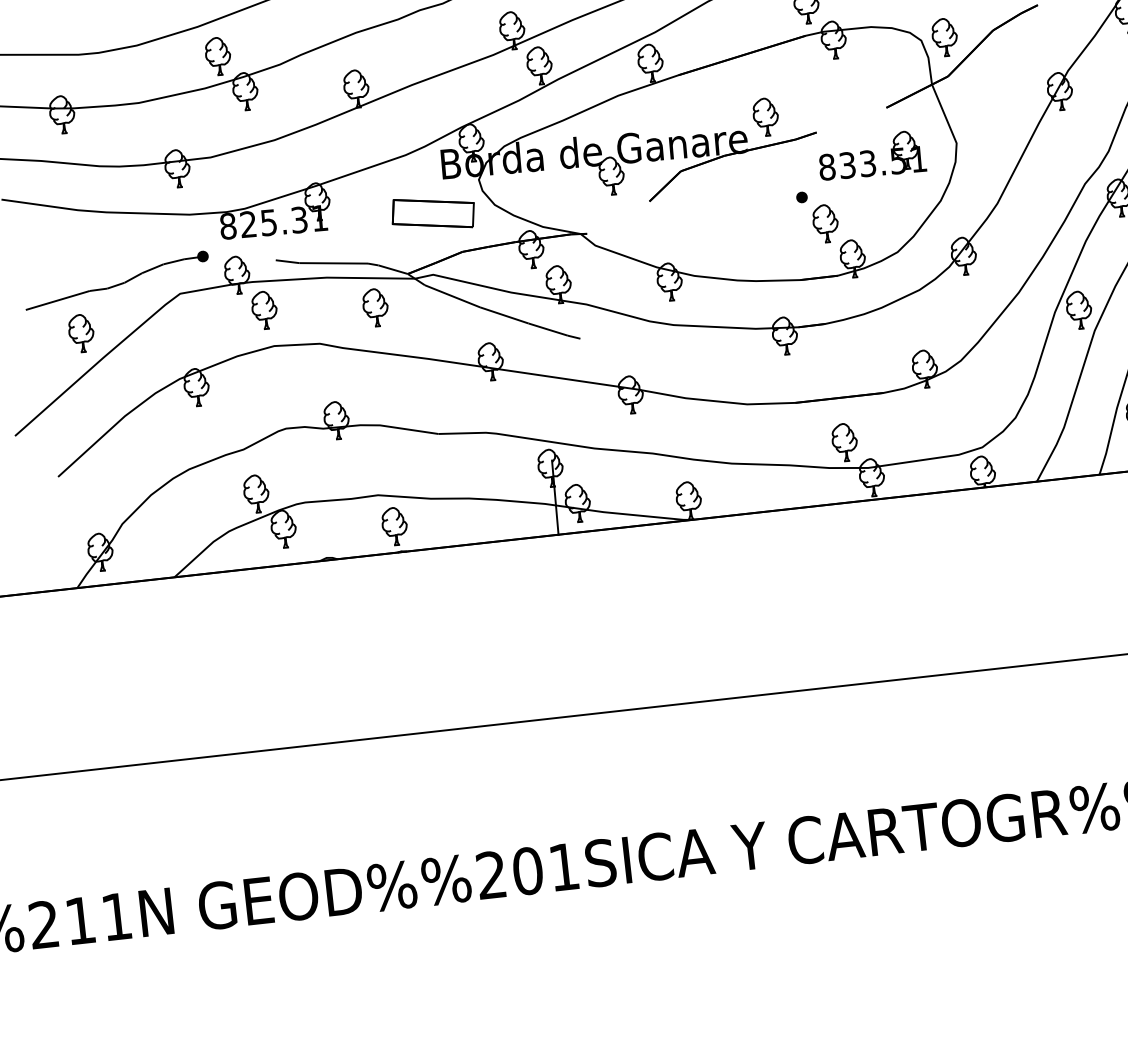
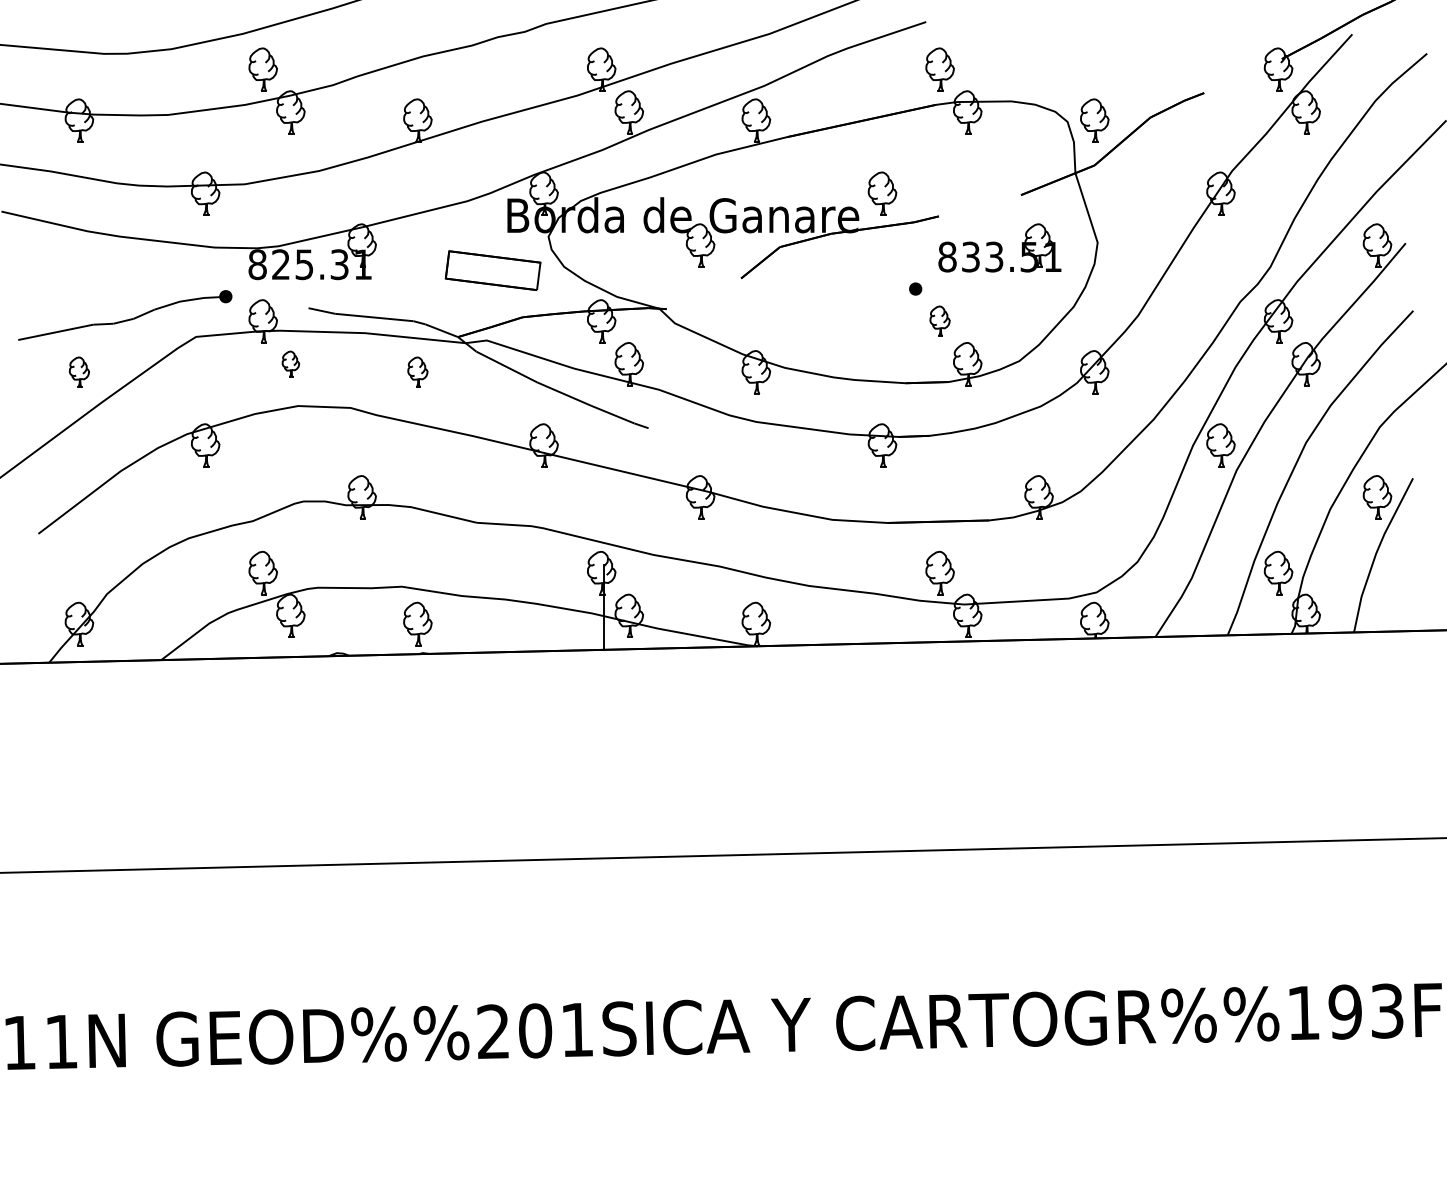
part: (825, 223) -> (939, 321), size x0.7
part: (375, 307) -> (417, 372), size x0.7
part: (264, 310) -> (290, 364), size x0.6
part: (81, 333) -> (79, 372), size x0.7

